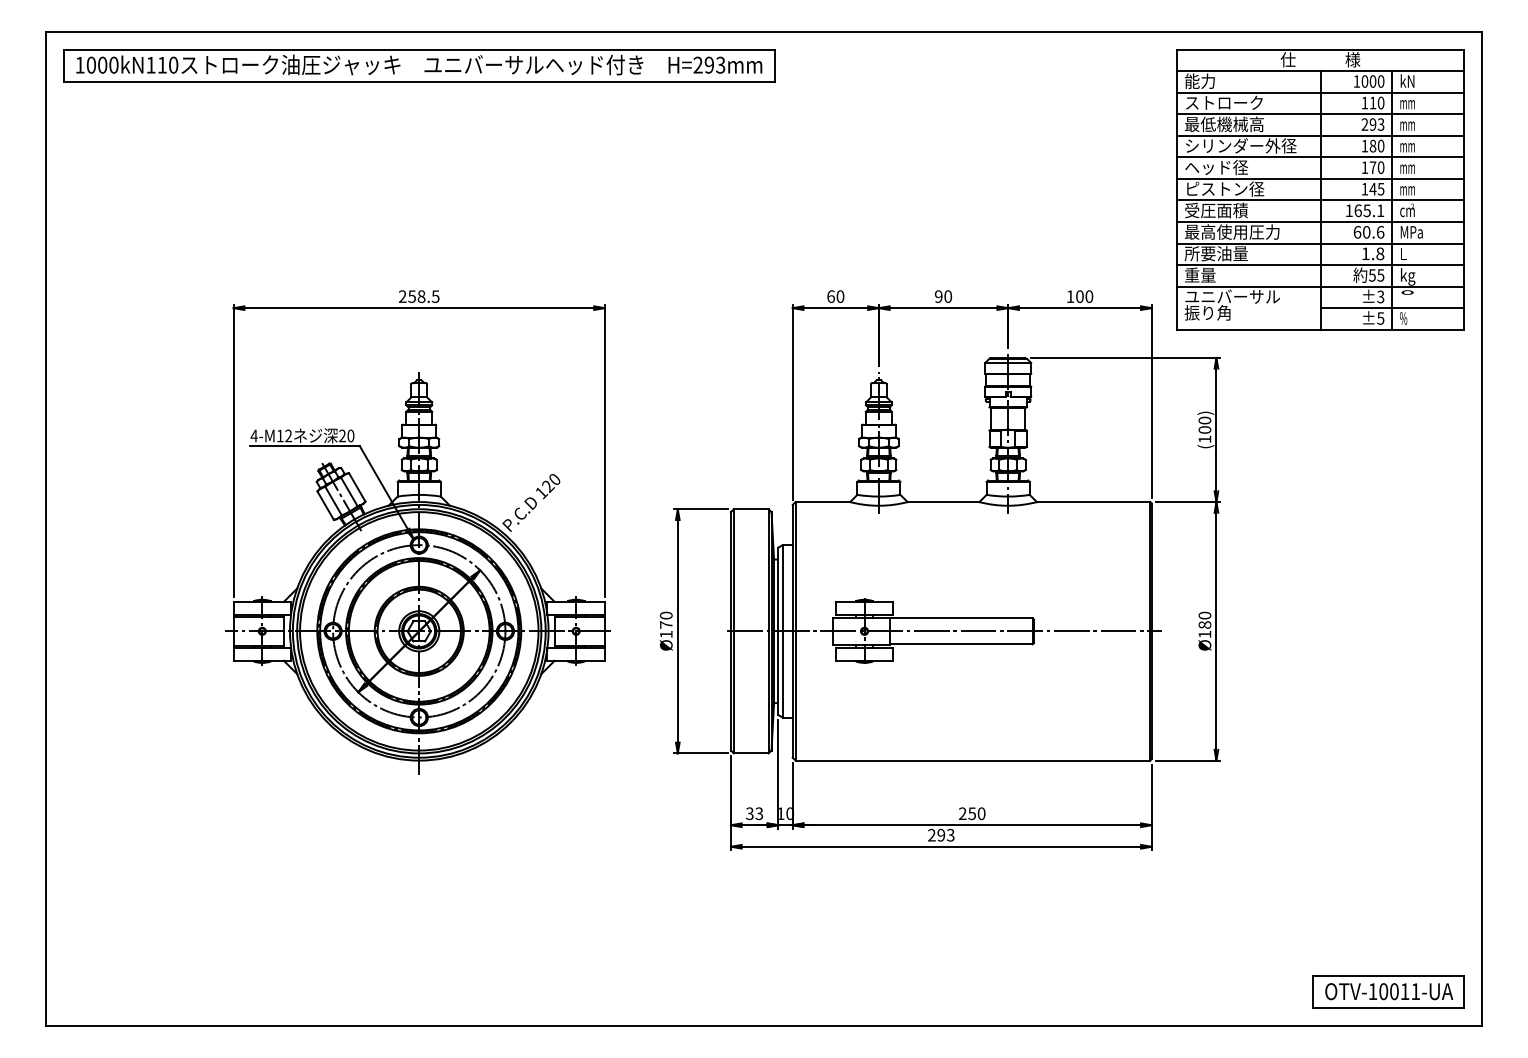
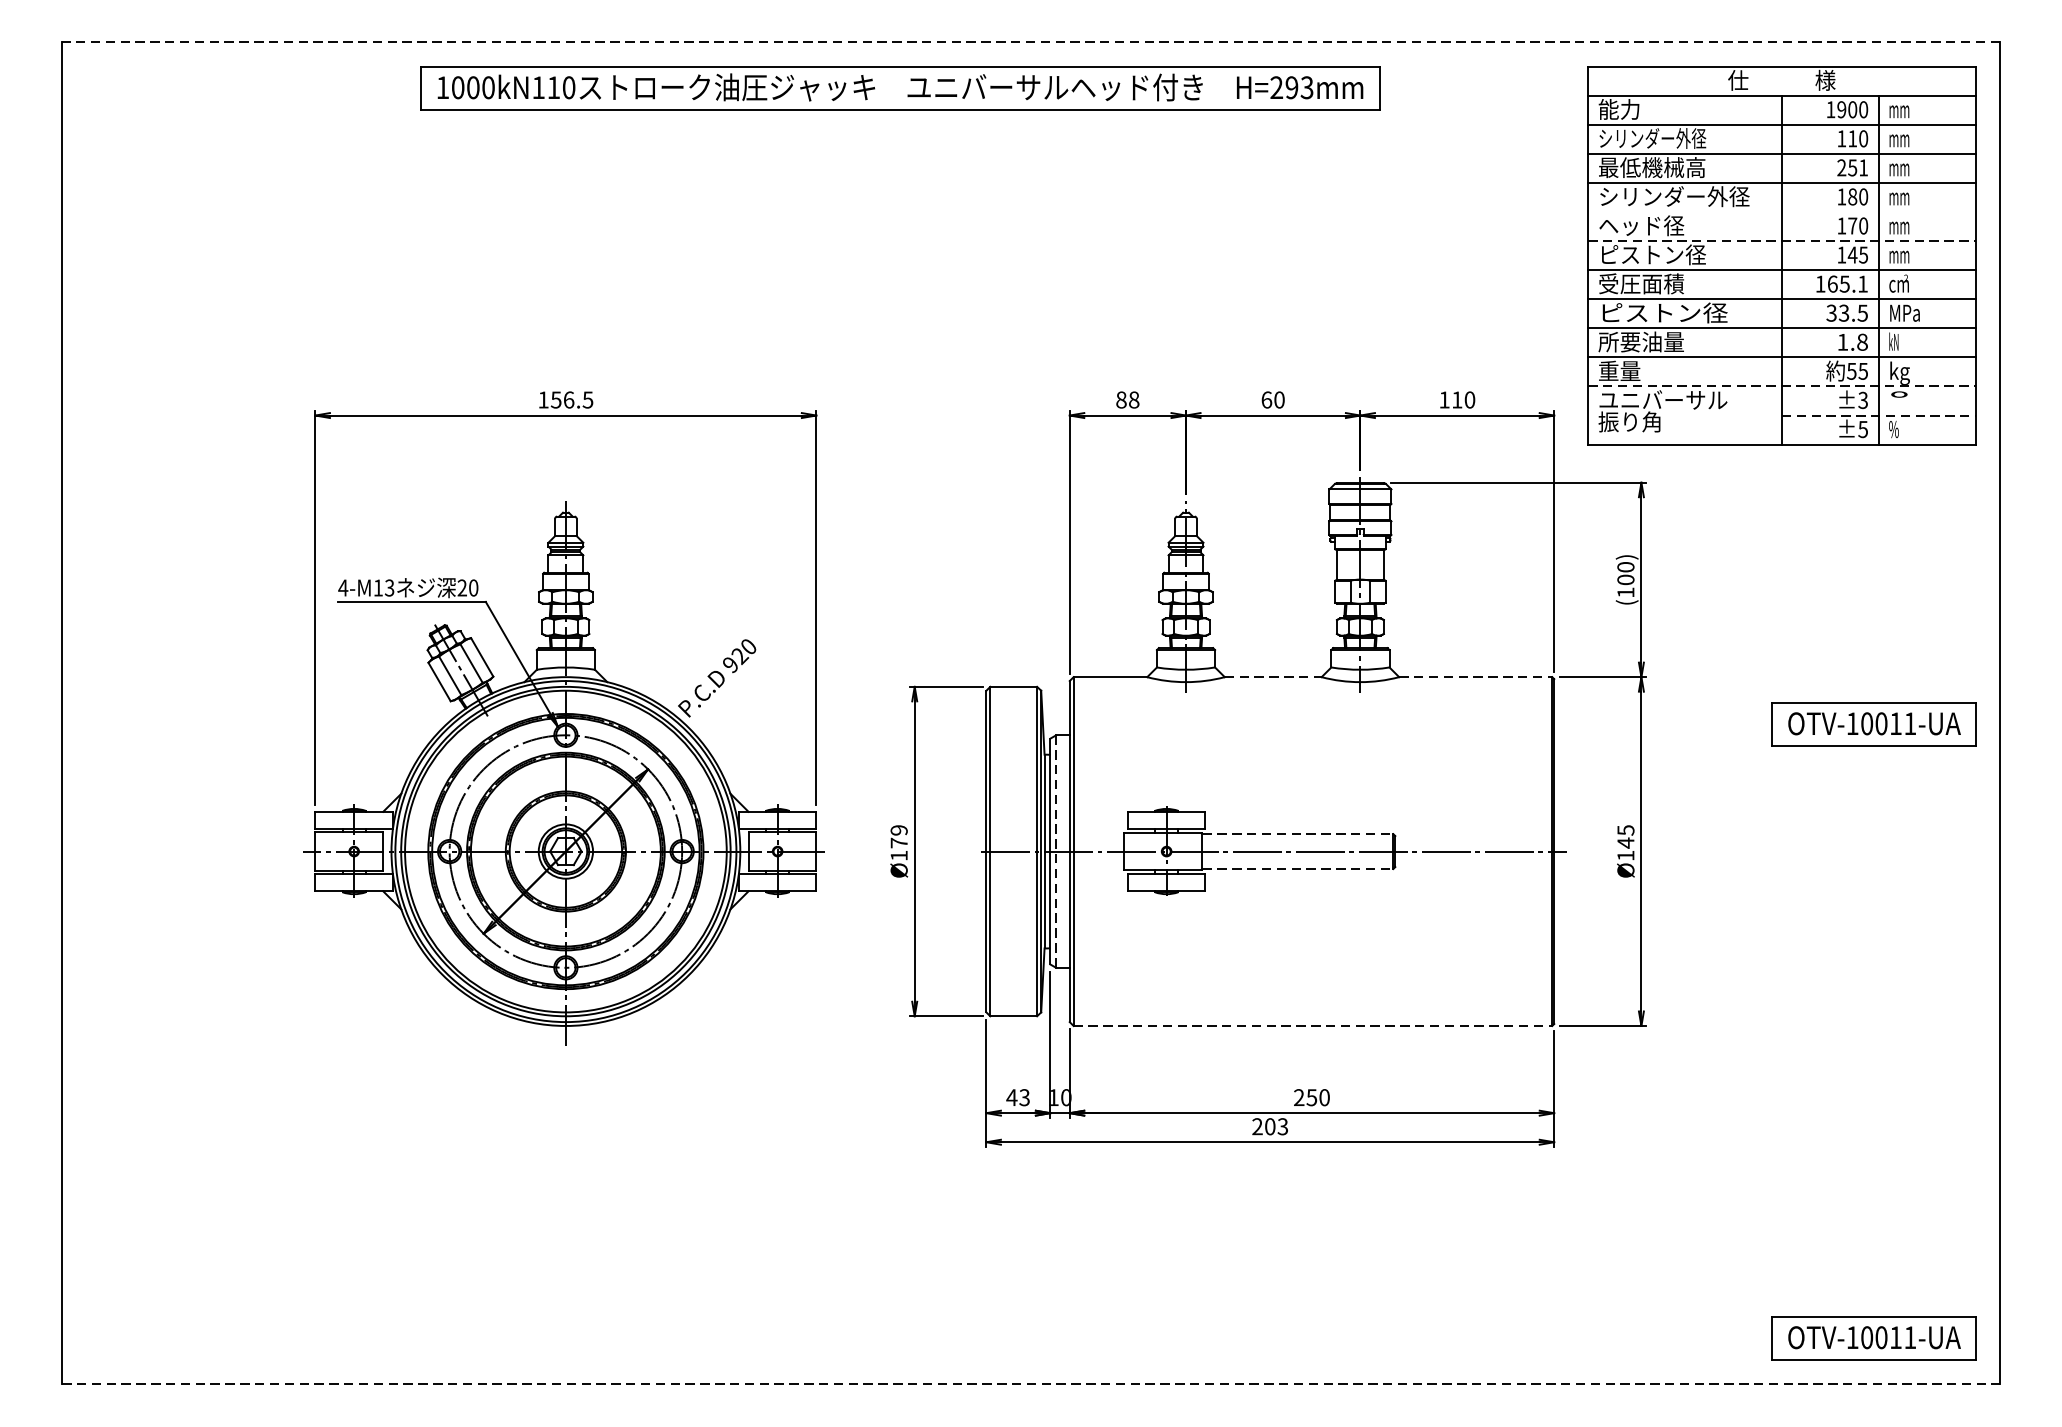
line: (763, 31) -> (1030, 42), solid -> dashed
part: (419, 65) -> (900, 88), moved
text: (1407, 80) -> (1899, 108), kN -> mm
text: (1364, 81) -> (1841, 109), 1000 -> 1900
text: (1224, 102) -> (1652, 138), ストローク -> シリンダー外径
text: (1376, 124) -> (1857, 167), 293 -> 251
line: (1320, 157) -> (1781, 212), removed
line: (1320, 178) -> (1781, 240), solid -> dashed
text: (1232, 231) -> (1663, 312), 最高使用圧力 -> ピストン径
text: (1368, 232) -> (1846, 313), 60.6 -> 33.5
text: (1403, 252) -> (1893, 340), L -> kN
line: (1320, 286) -> (1781, 386), solid -> dashed
text: (411, 296) -> (555, 399), 258.5 -> 156.5
text: (835, 296) -> (1127, 399), 60 -> 88
text: (938, 296) -> (1266, 399), 90 -> 60
text: (1079, 296) -> (1456, 399), 100 -> 110
line: (1392, 308) -> (1878, 416), solid -> dashed
text: (288, 436) -> (389, 588), 4-M12 -> 4-M13
text: (541, 493) -> (730, 665), 120 -> 920
line: (943, 502) -> (1273, 677), solid -> dashed
line: (1093, 502) -> (1475, 677), solid -> dashed
part: (1388, 536) -> (1873, 723), added
text: (666, 615) -> (899, 830), Ø170 -> Ø179
line: (961, 618) -> (1297, 834), solid -> dashed
text: (1204, 620) -> (1625, 836), Ø180 -> Ø145
line: (782, 631) -> (1055, 851), solid -> dashed
line: (961, 644) -> (1297, 869), solid -> dashed
line: (973, 760) -> (1313, 1025), solid -> dashed
text: (749, 813) -> (1011, 1097), 33 -> 43
text: (941, 835) -> (1270, 1127), 293 -> 203
line: (764, 1026) -> (1031, 1384), solid -> dashed

